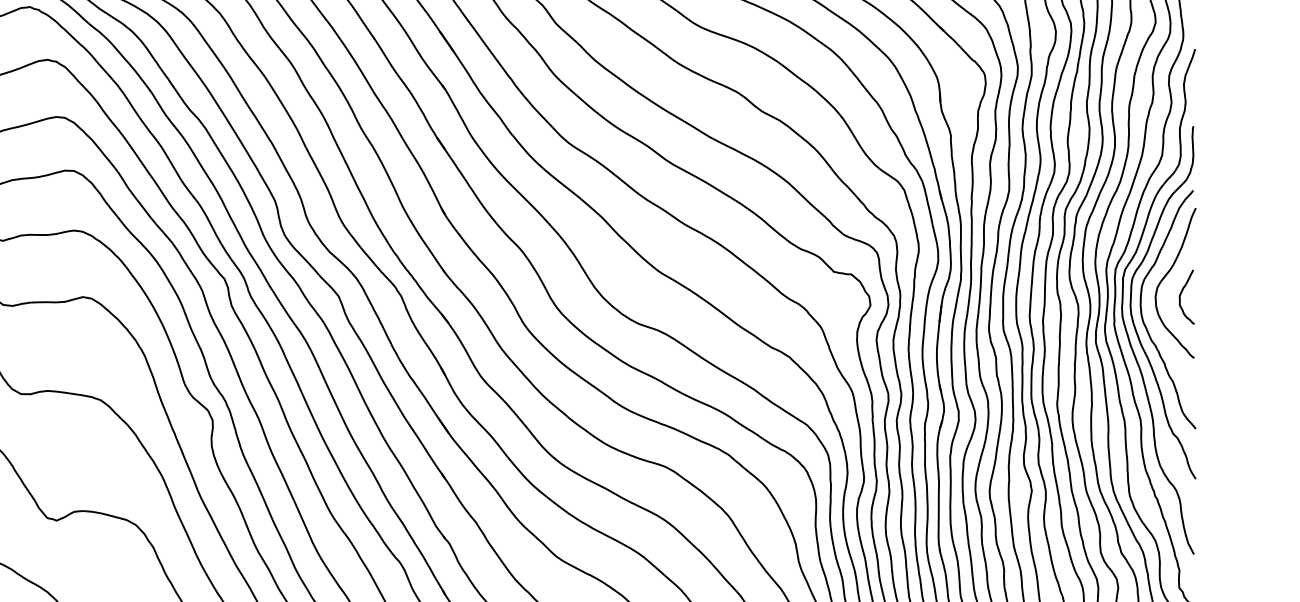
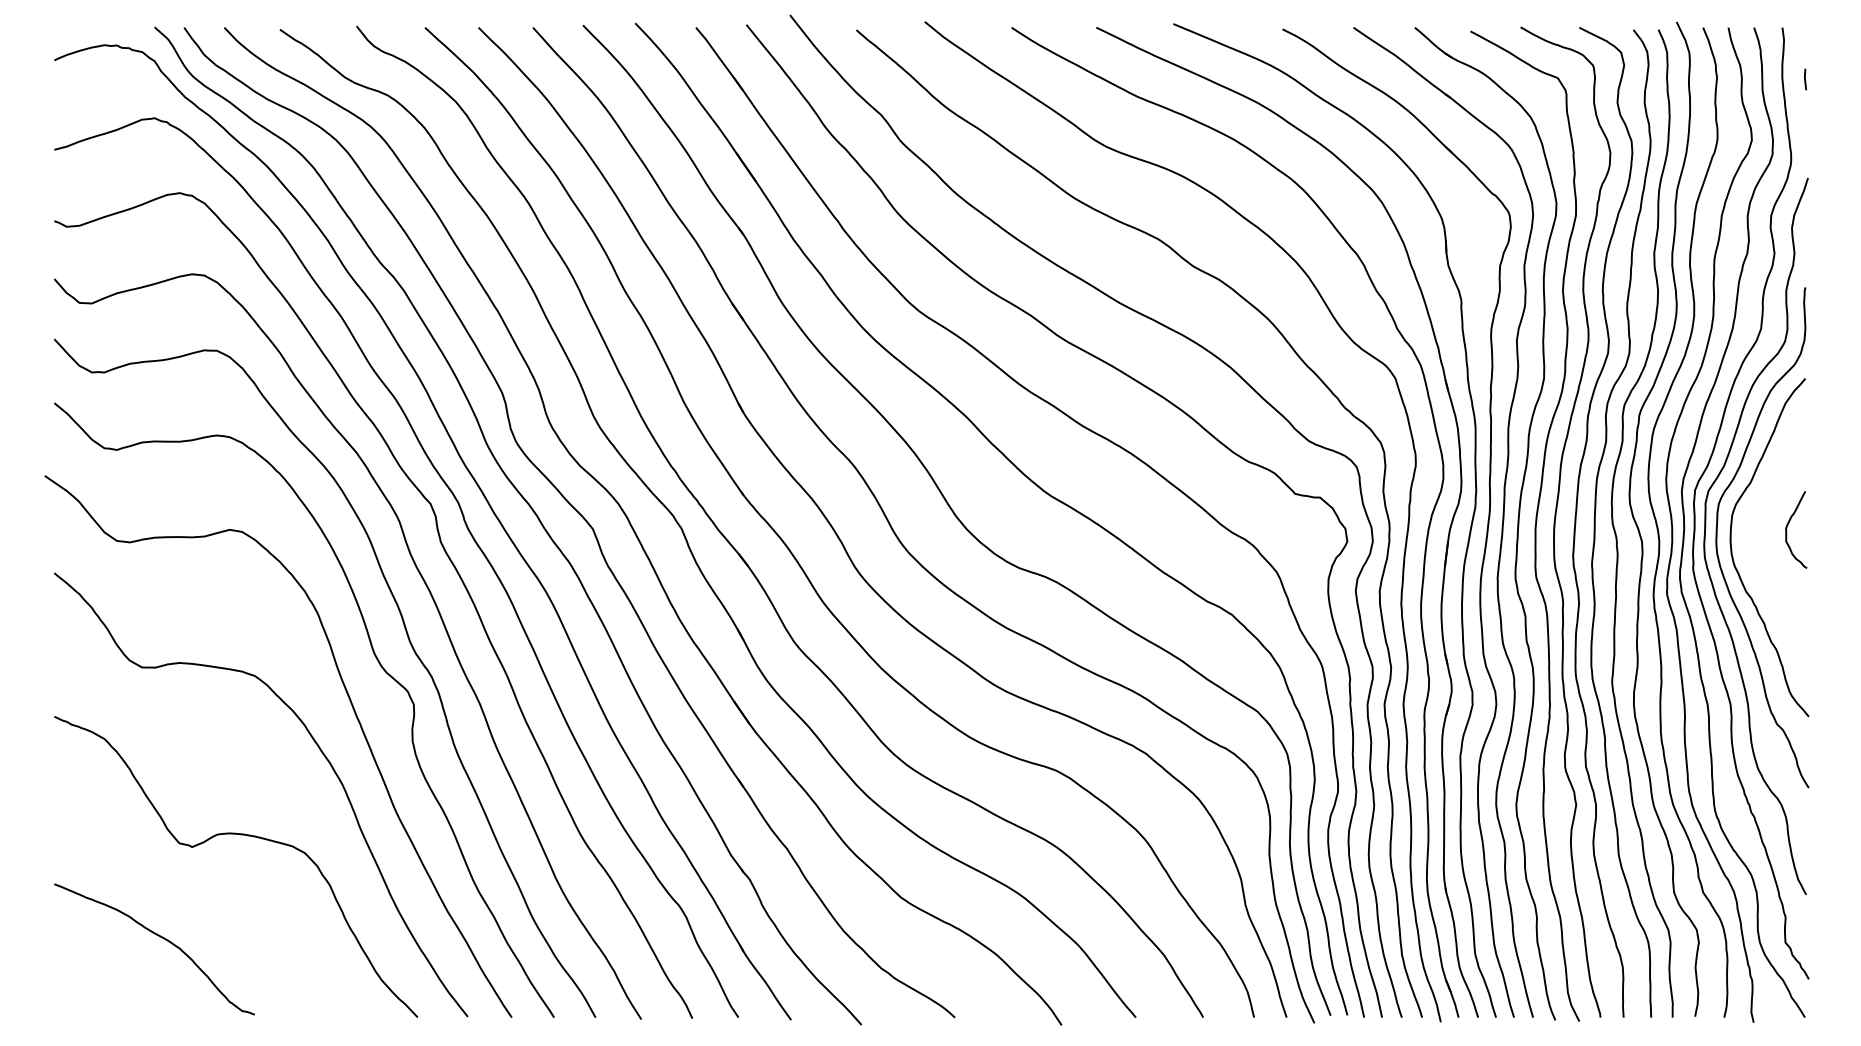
curve: (1166, 275) -> (1767, 499), removed

